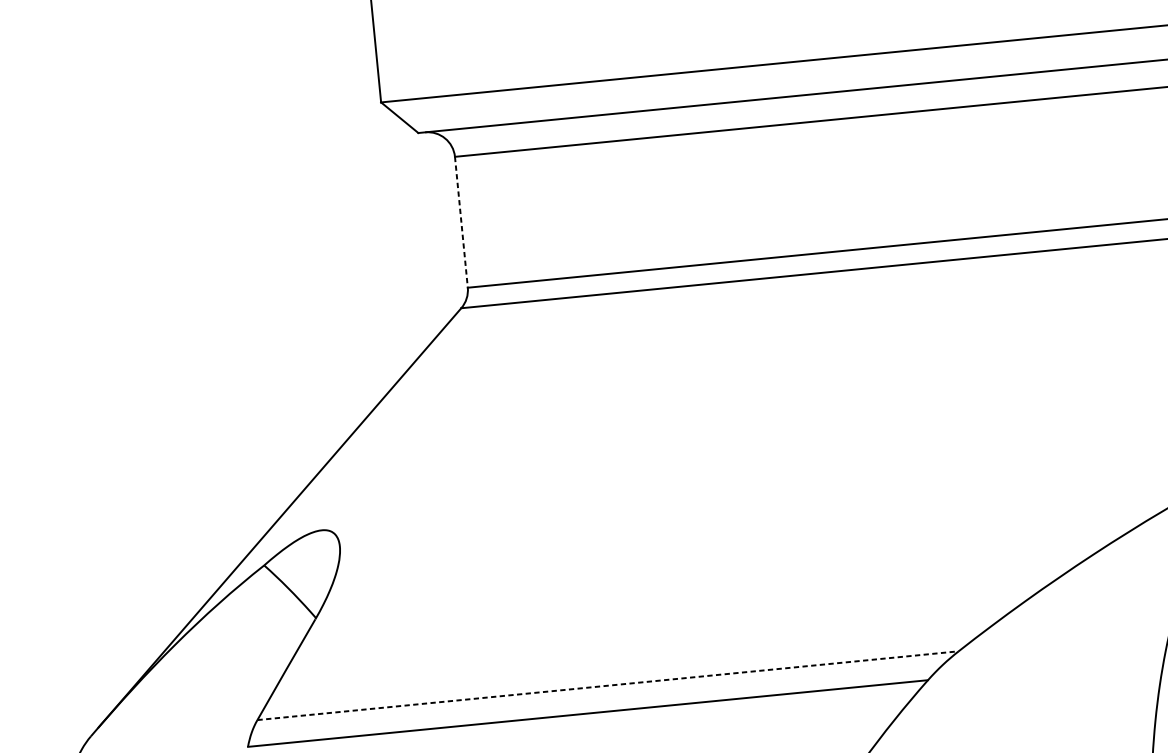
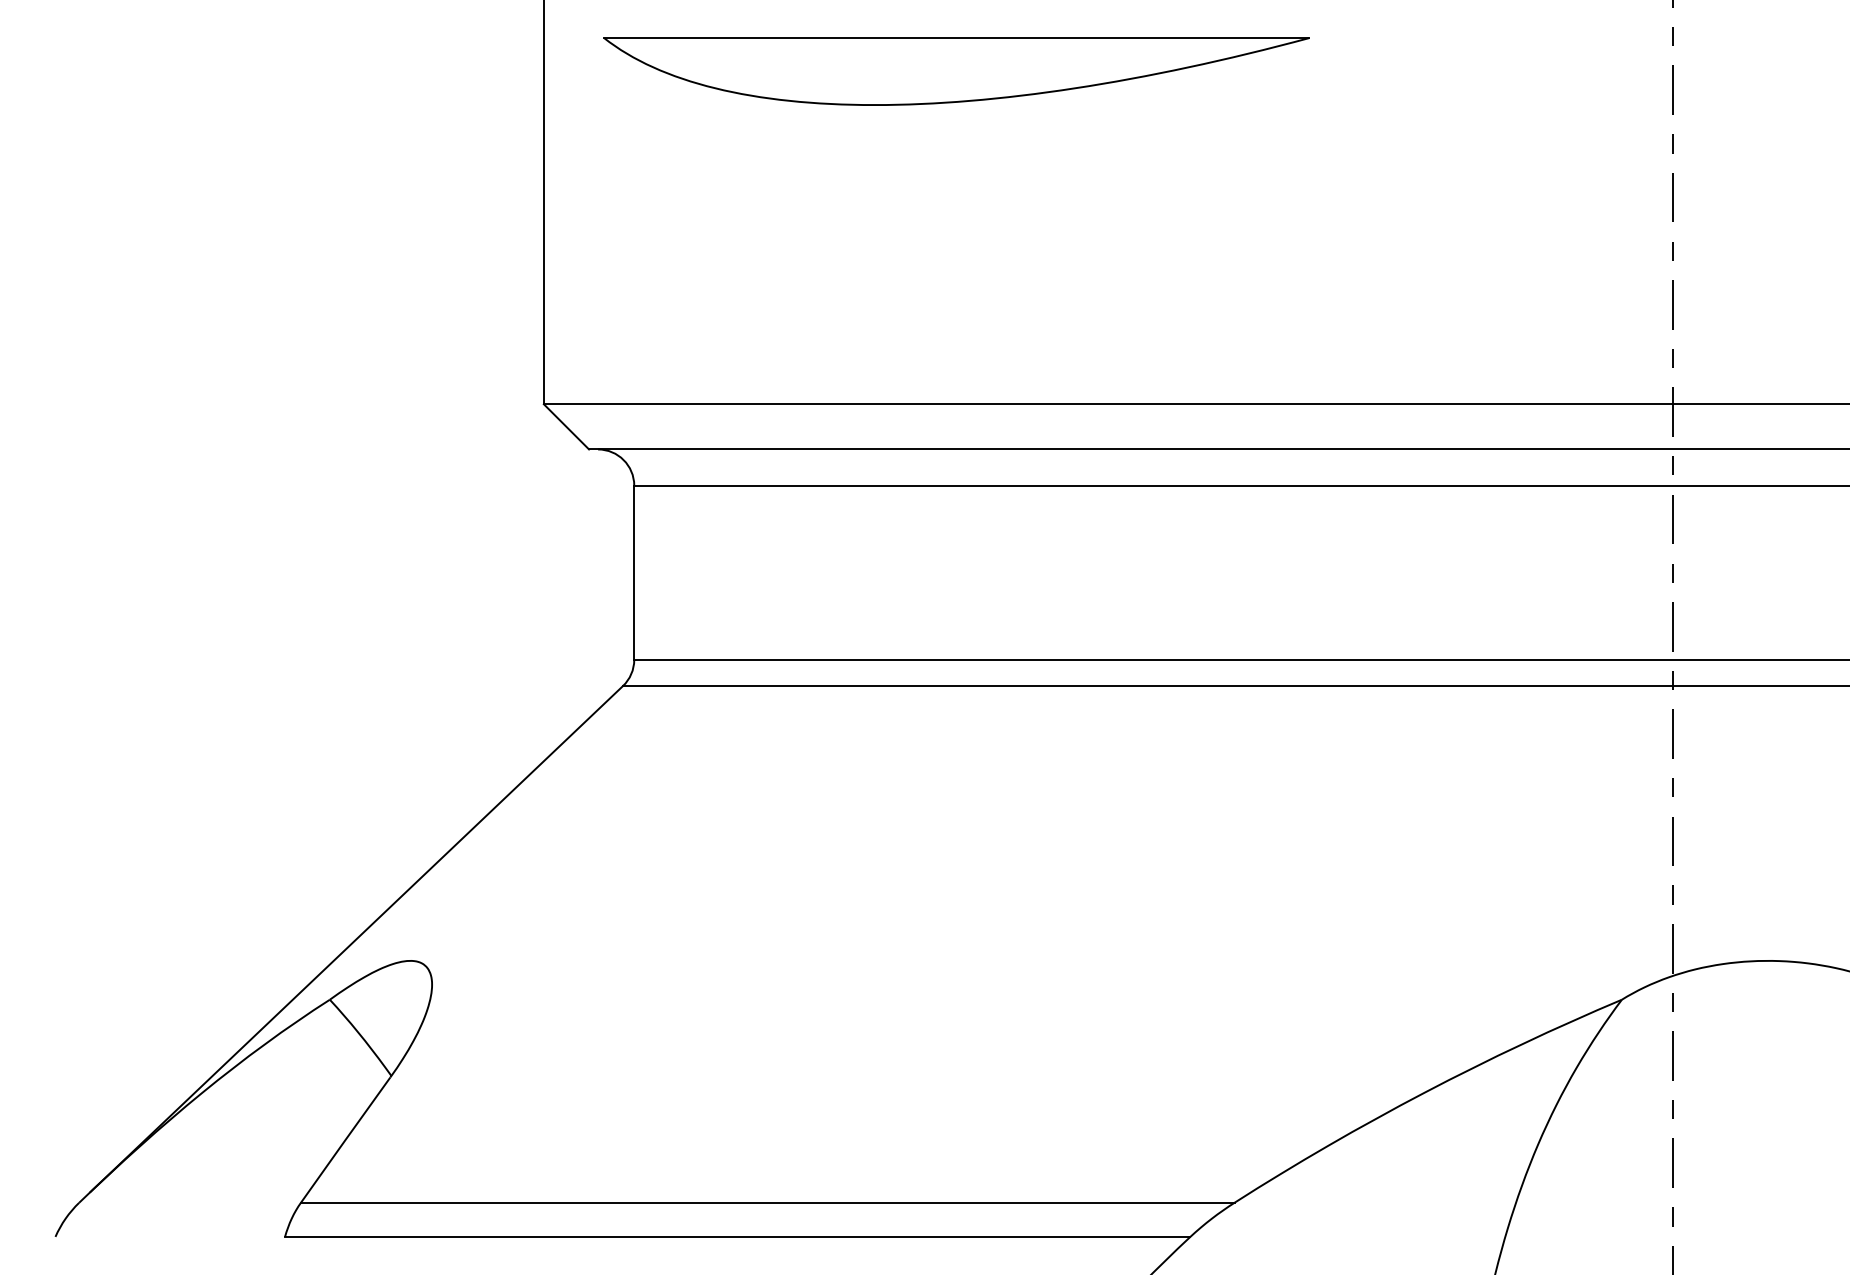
line: (461, 222) -> (634, 573), dashed -> solid
line: (607, 685) -> (767, 1202), dashed -> solid

